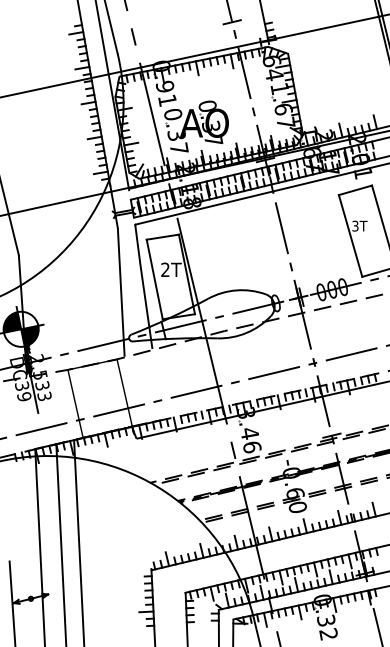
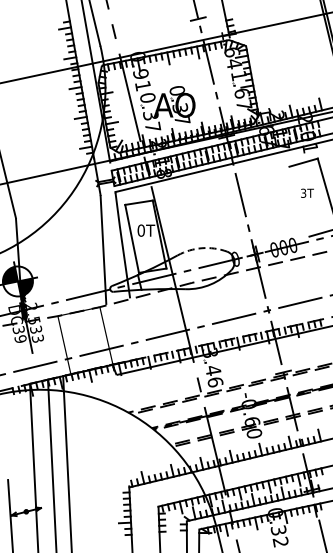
line: (350, 235) -> (299, 201), removed
text: (164, 269) -> (140, 230), 2T -> 0T
arc: (237, 290) -> (202, 248), solid -> dashed

